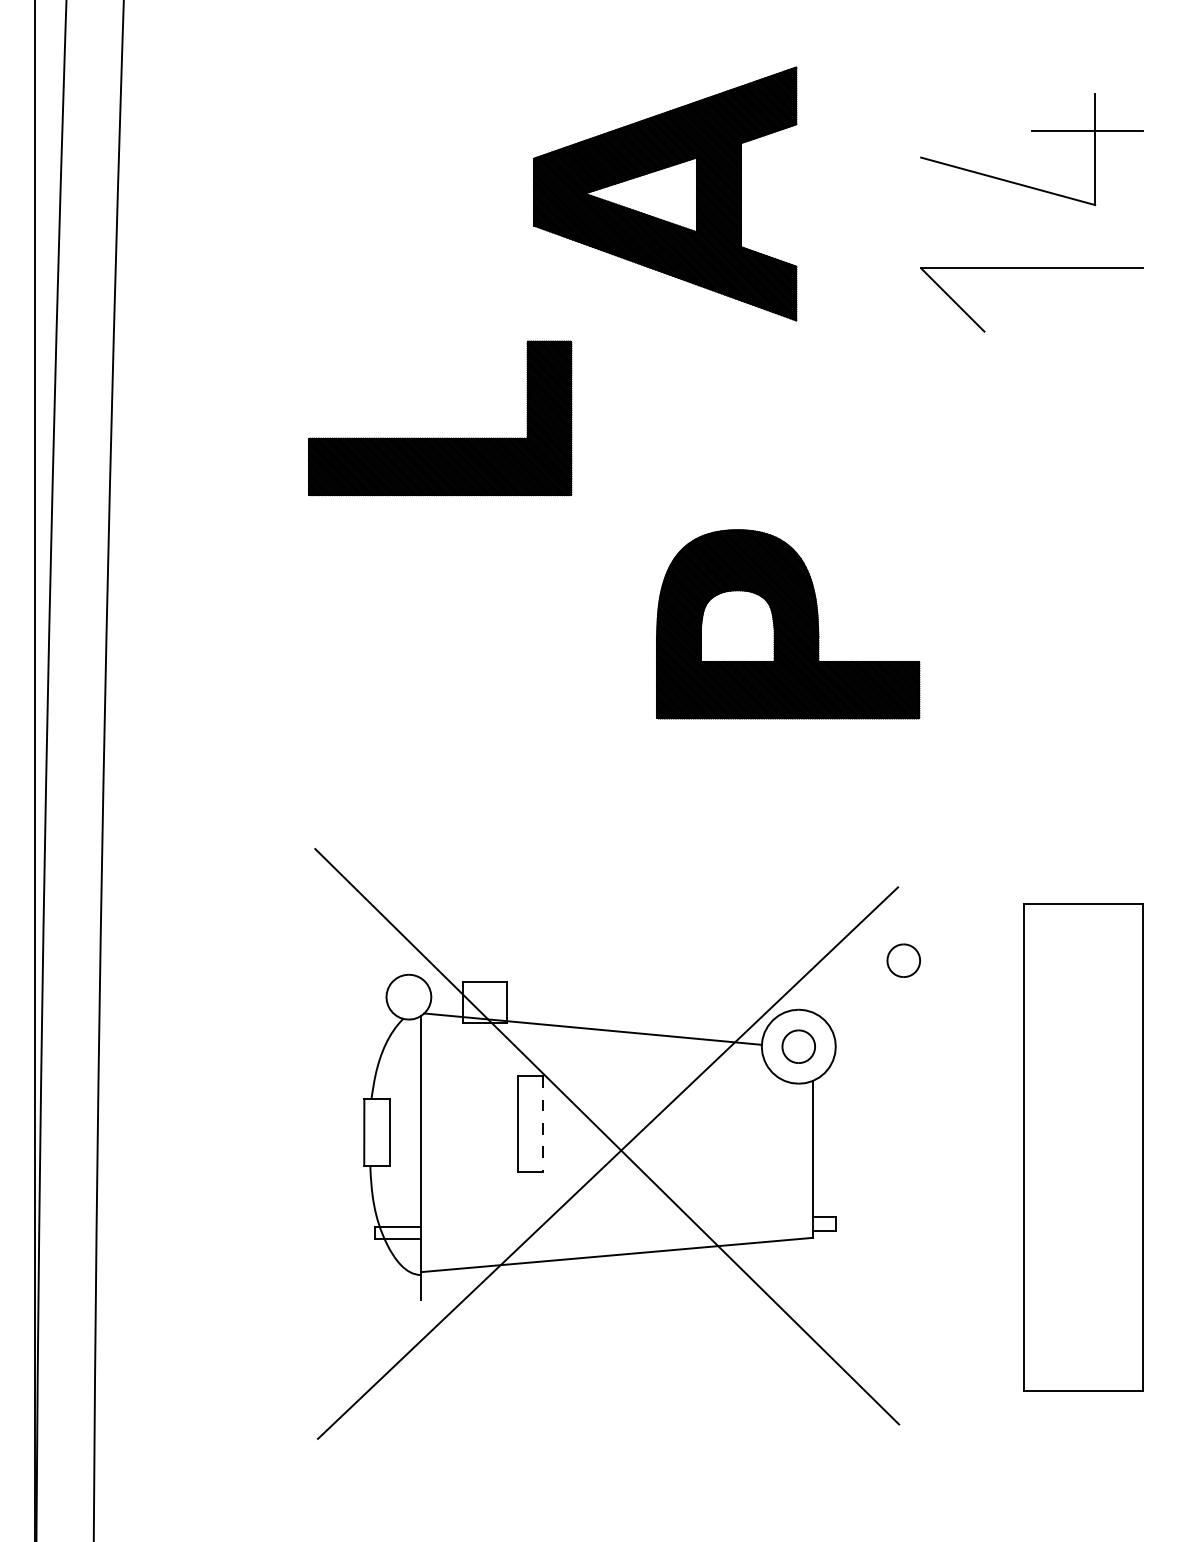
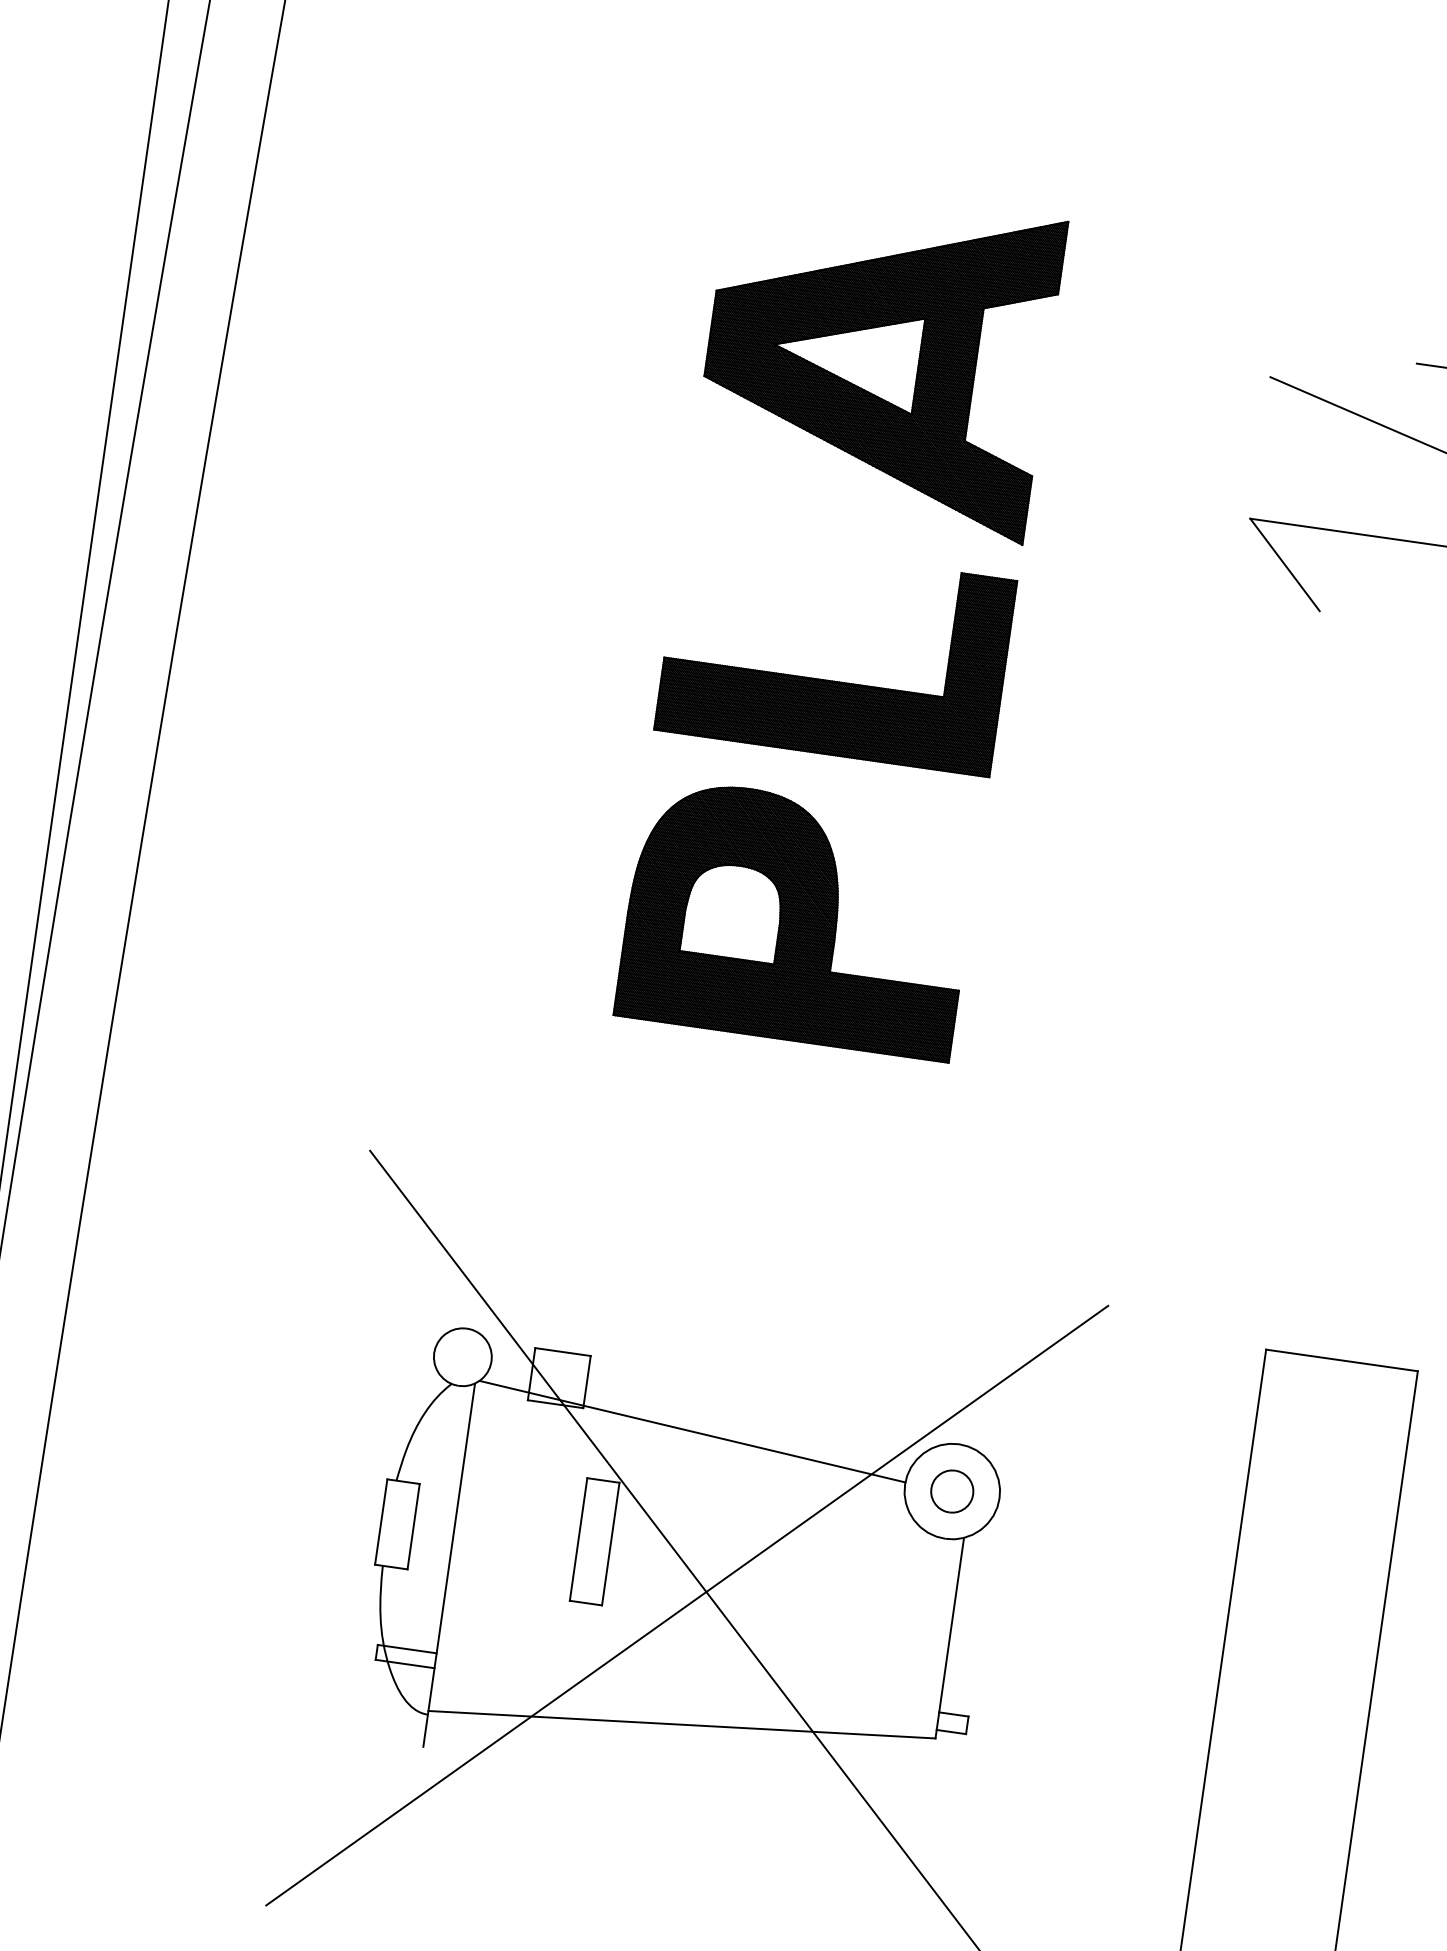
part: (665, 193) -> (878, 359), moved
part: (440, 437) -> (832, 679), moved
part: (788, 624) -> (798, 918), moved
part: (903, 960) -> (1101, 1400), removed
line: (542, 1124) -> (610, 1544), dashed -> solid

